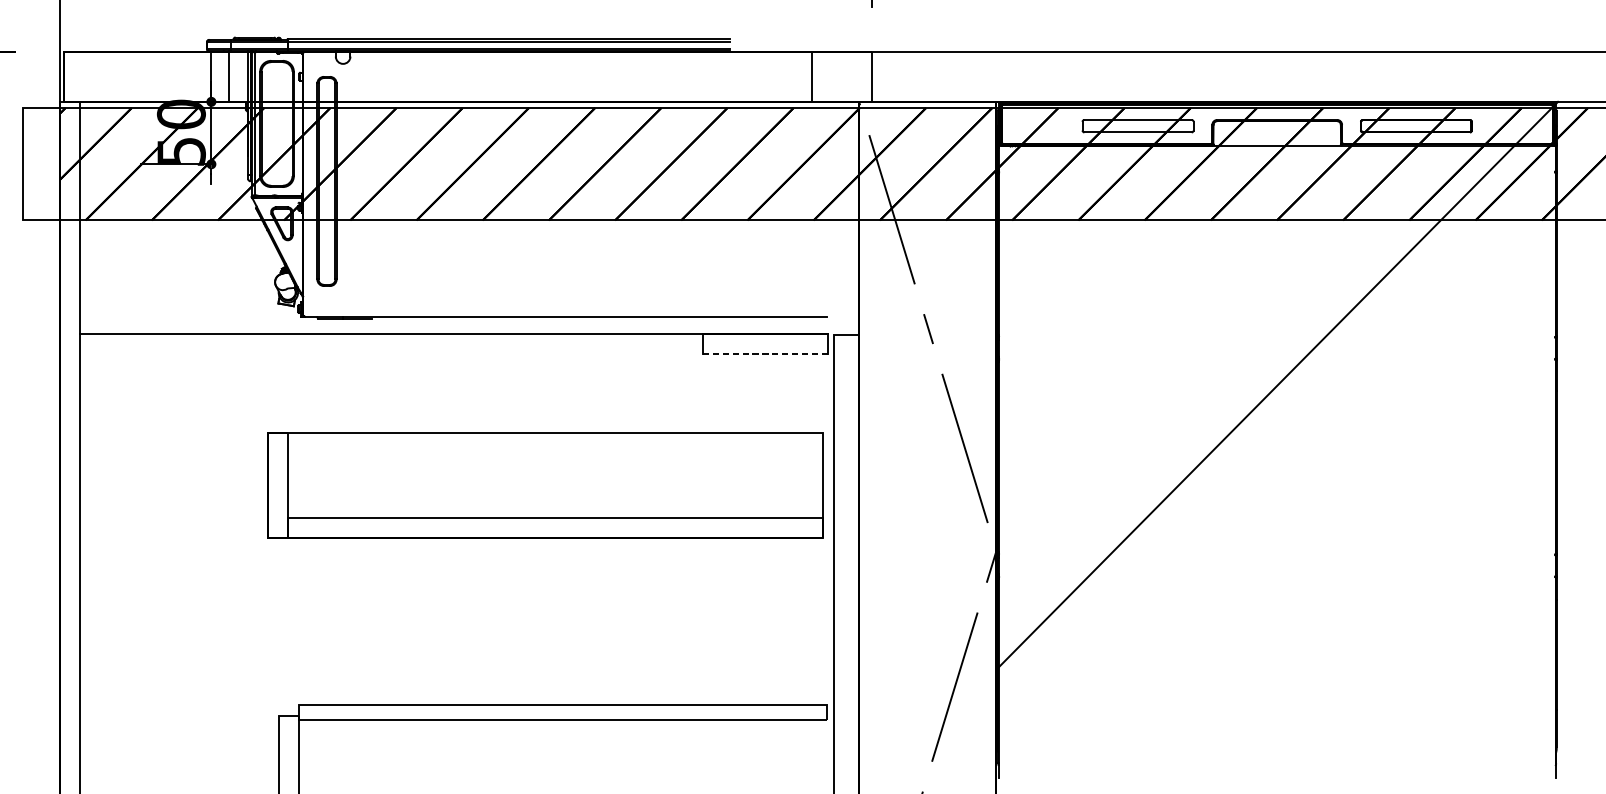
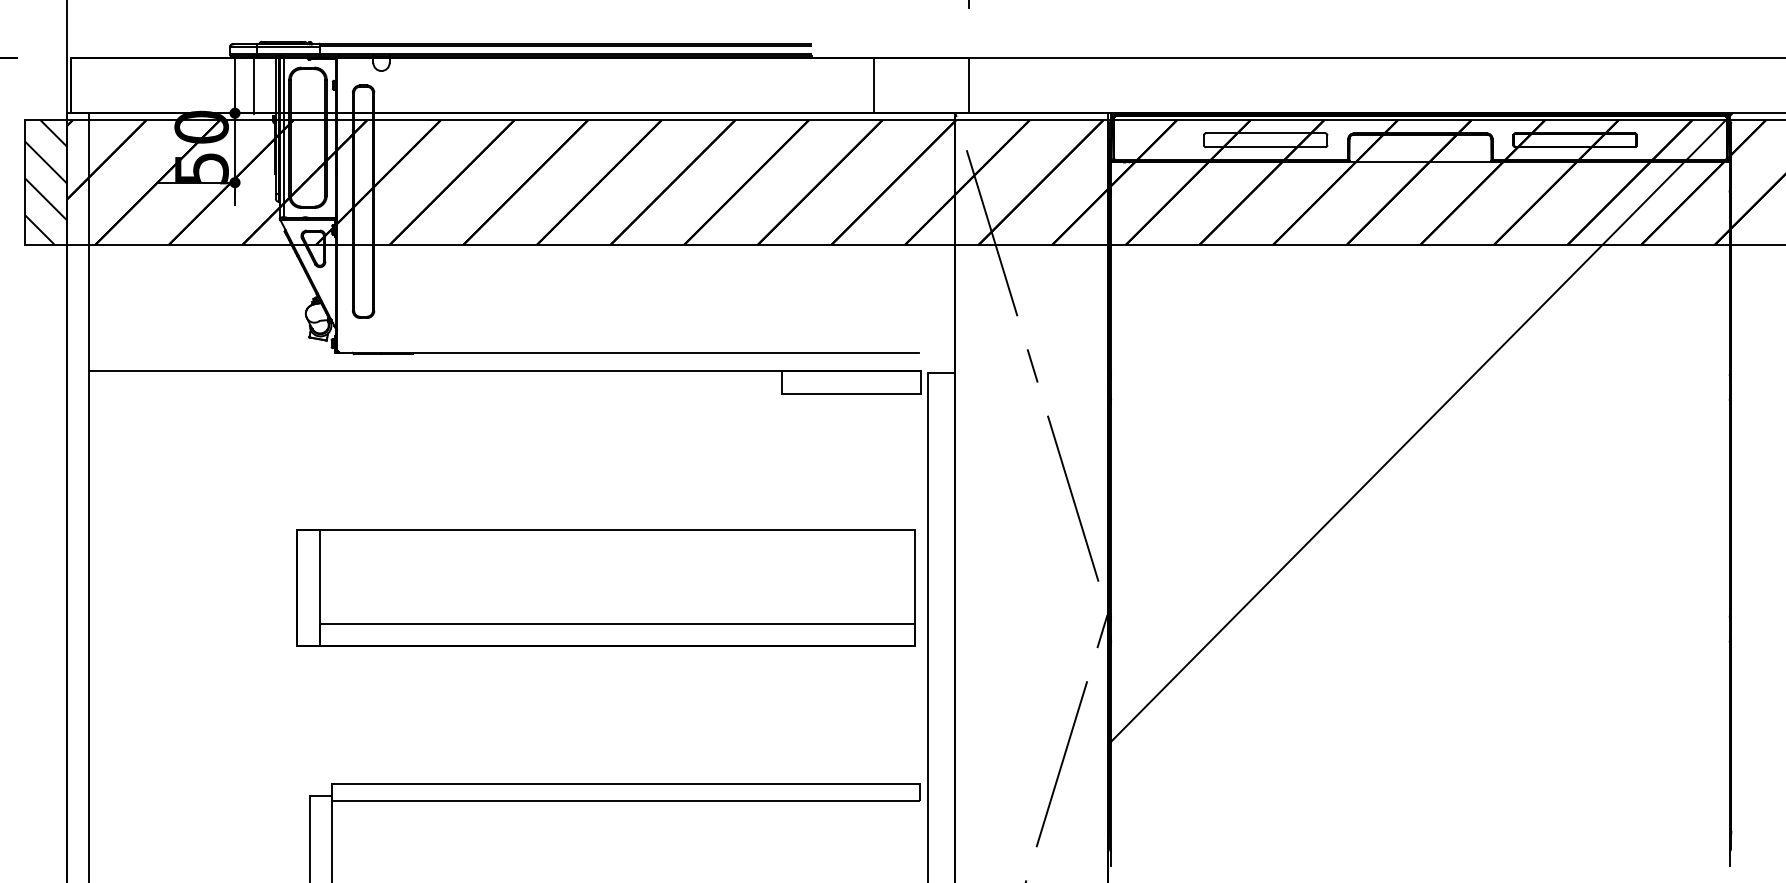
line: (812, 76) -> (873, 85), moved
hatch: (41, 164) -> (46, 182), added
line: (764, 353) -> (850, 393), dashed -> solid
part: (544, 485) -> (605, 587), moved

